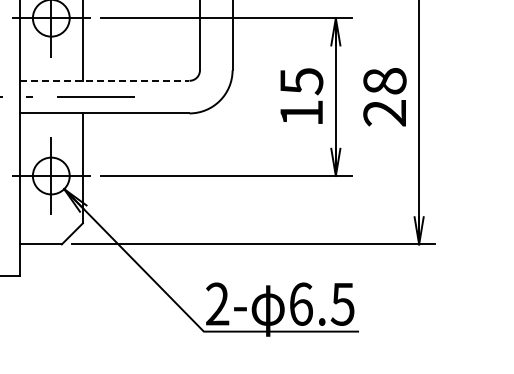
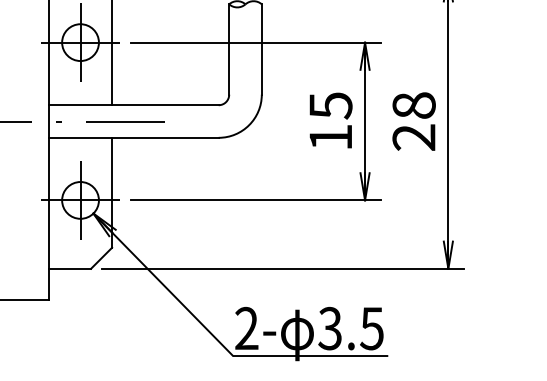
line: (104, 81) -> (133, 105), dashed -> solid
text: (301, 304) -> (330, 328), 6.5 -> 3.5

